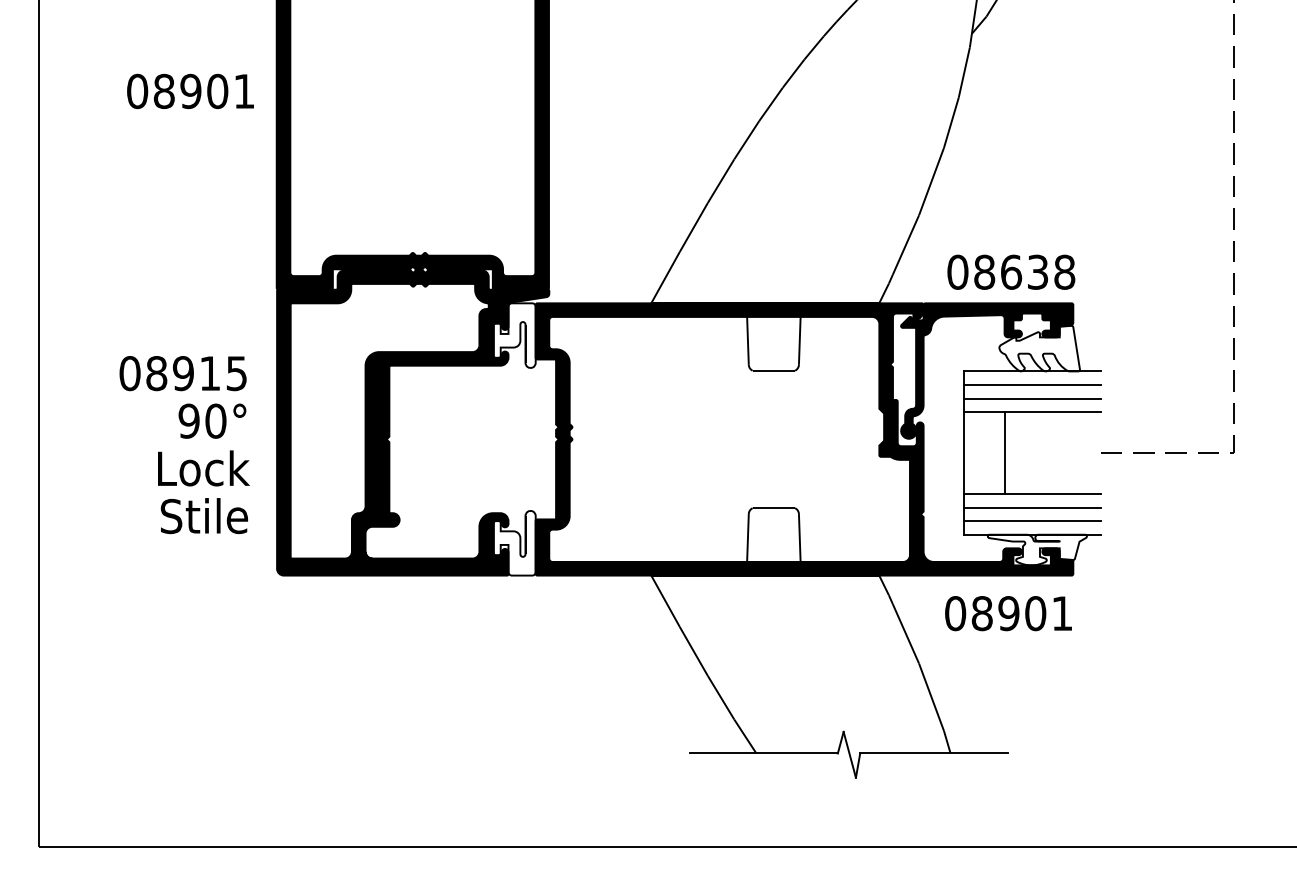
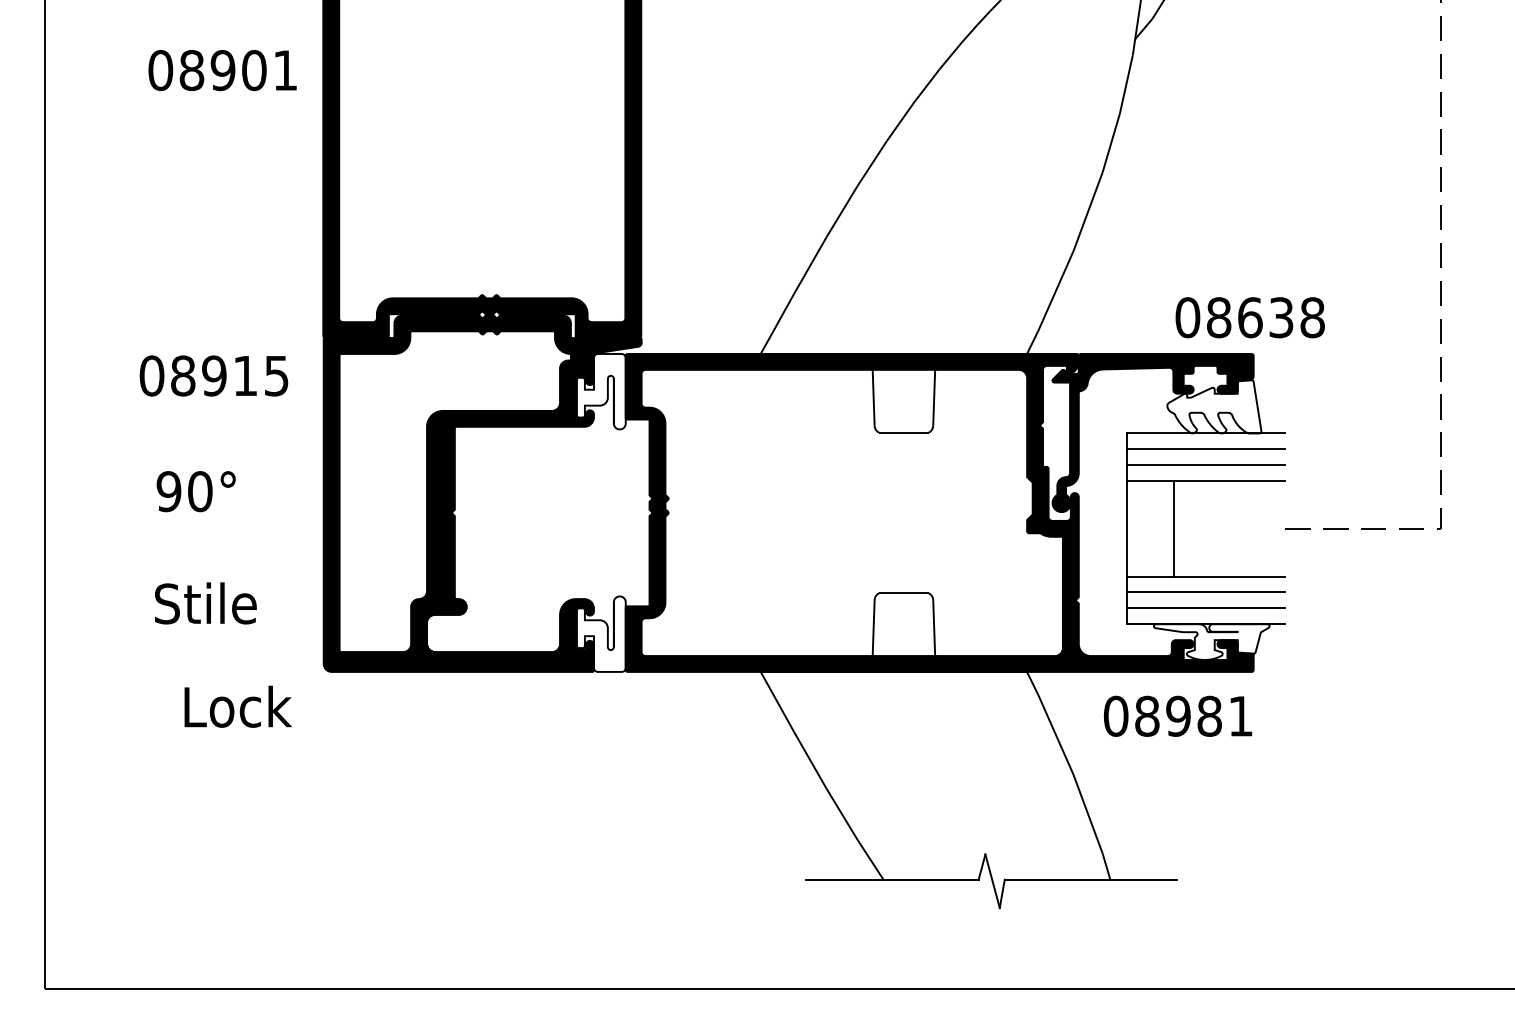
text: (190, 91) -> (222, 70), moved
text: (1010, 272) -> (1249, 317), moved
text: (182, 373) -> (213, 375), moved
text: (211, 421) -> (195, 491), moved
text: (203, 468) -> (237, 706), moved
text: (204, 516) -> (205, 603), moved
text: (1035, 613) -> (1209, 716), 08901 -> 08981

